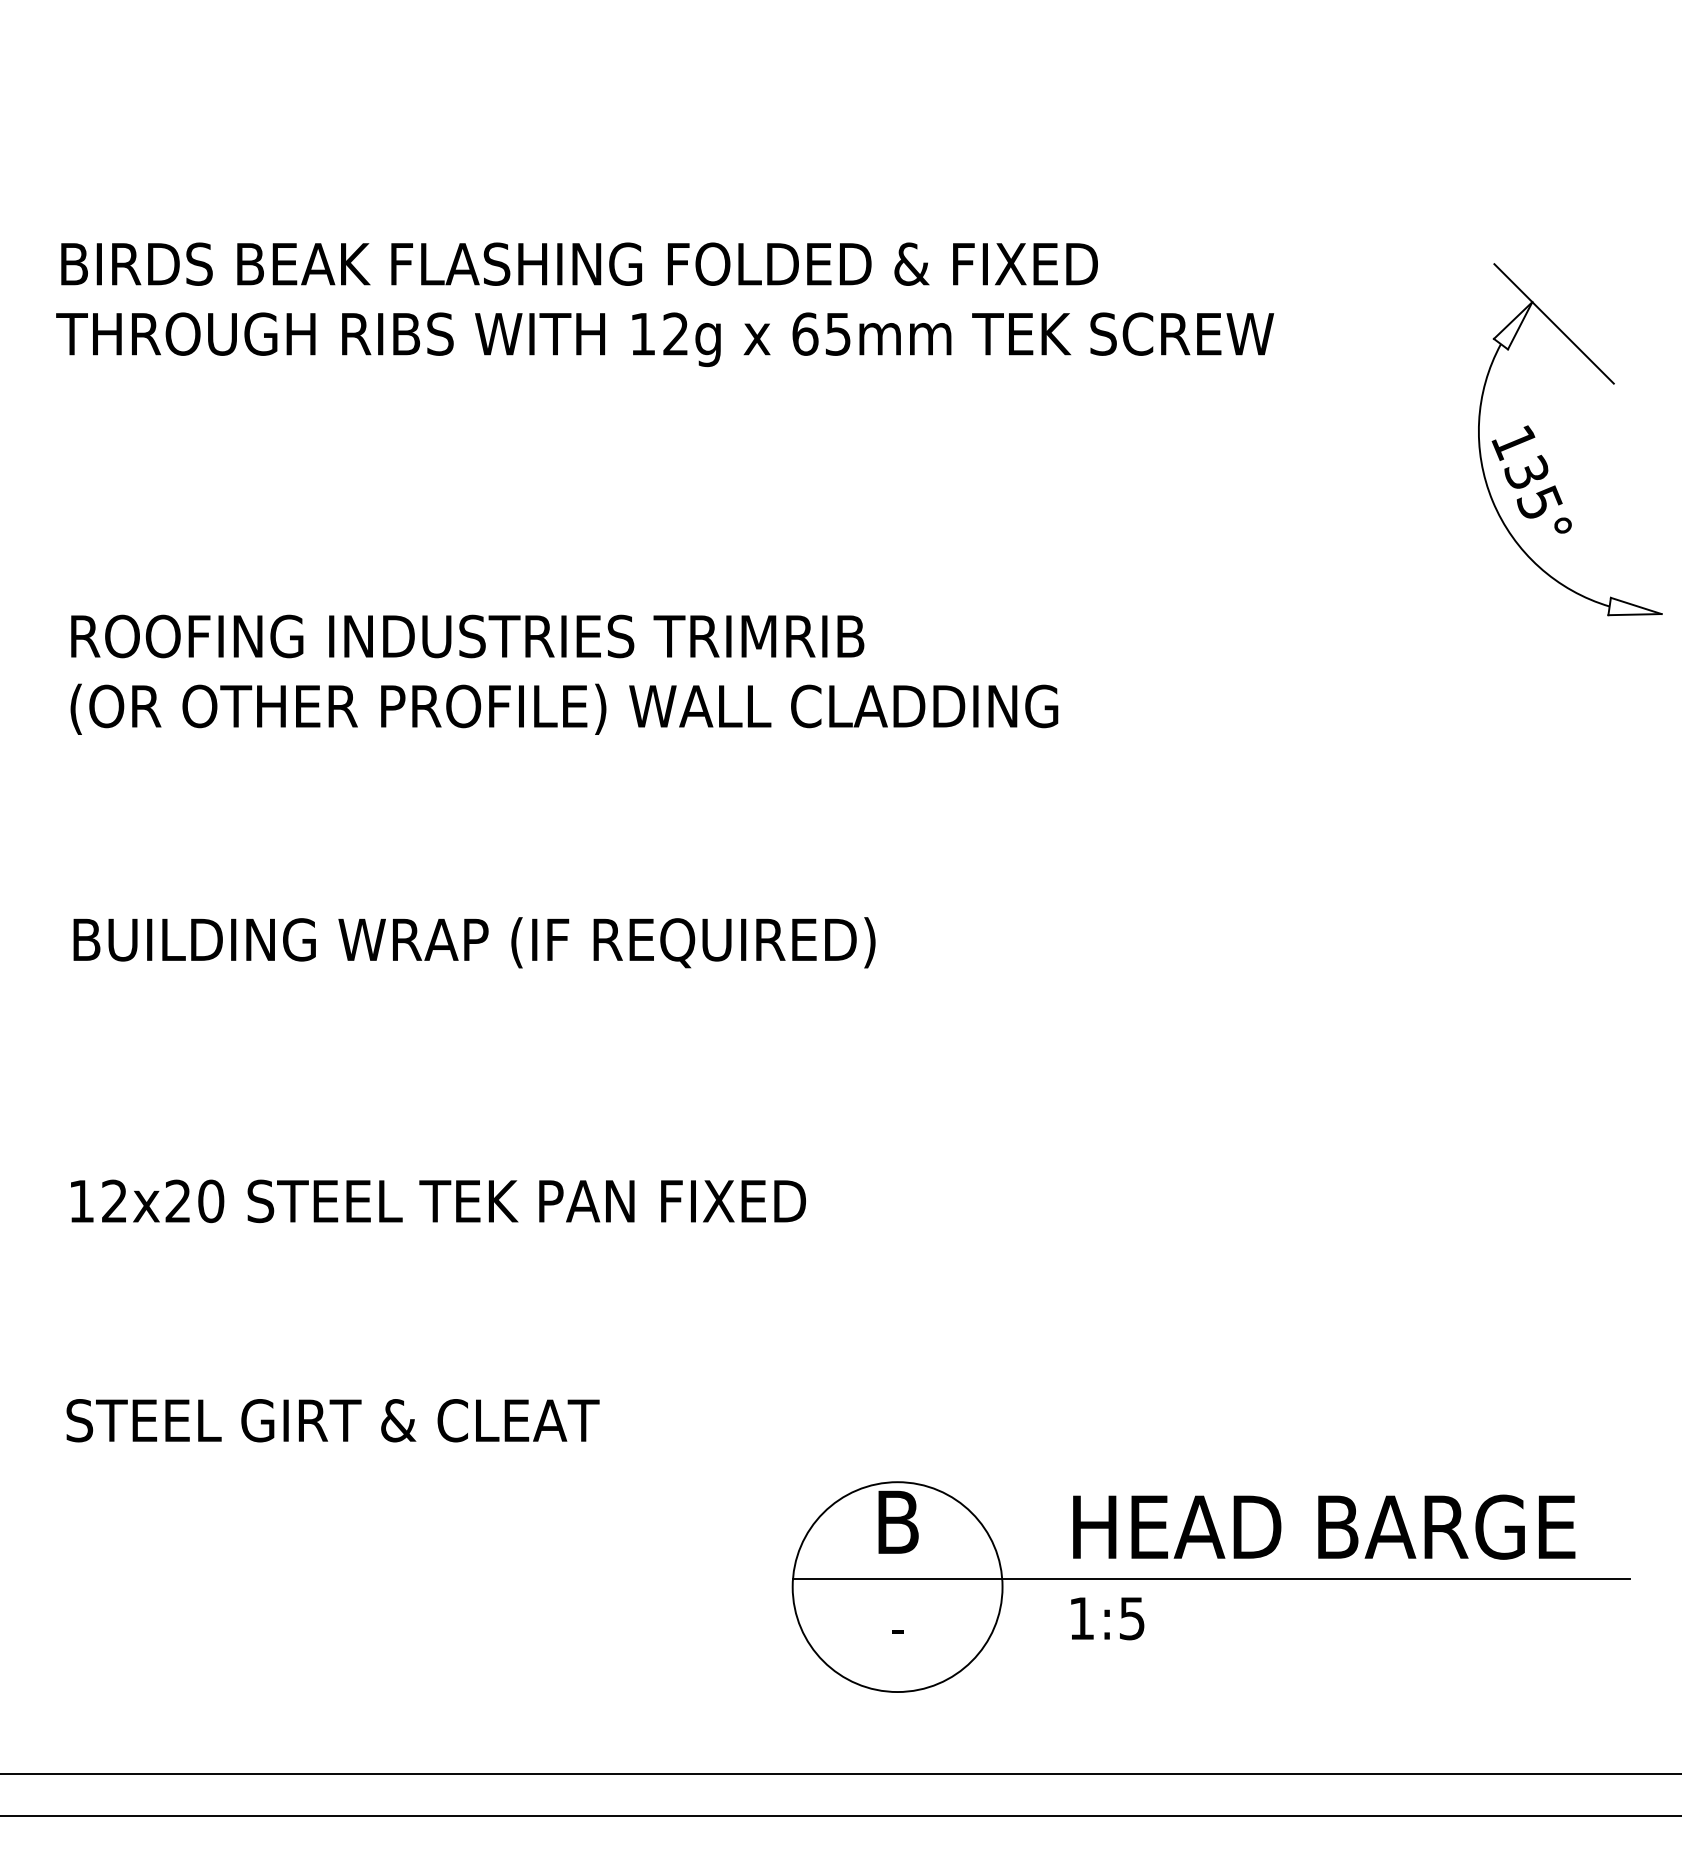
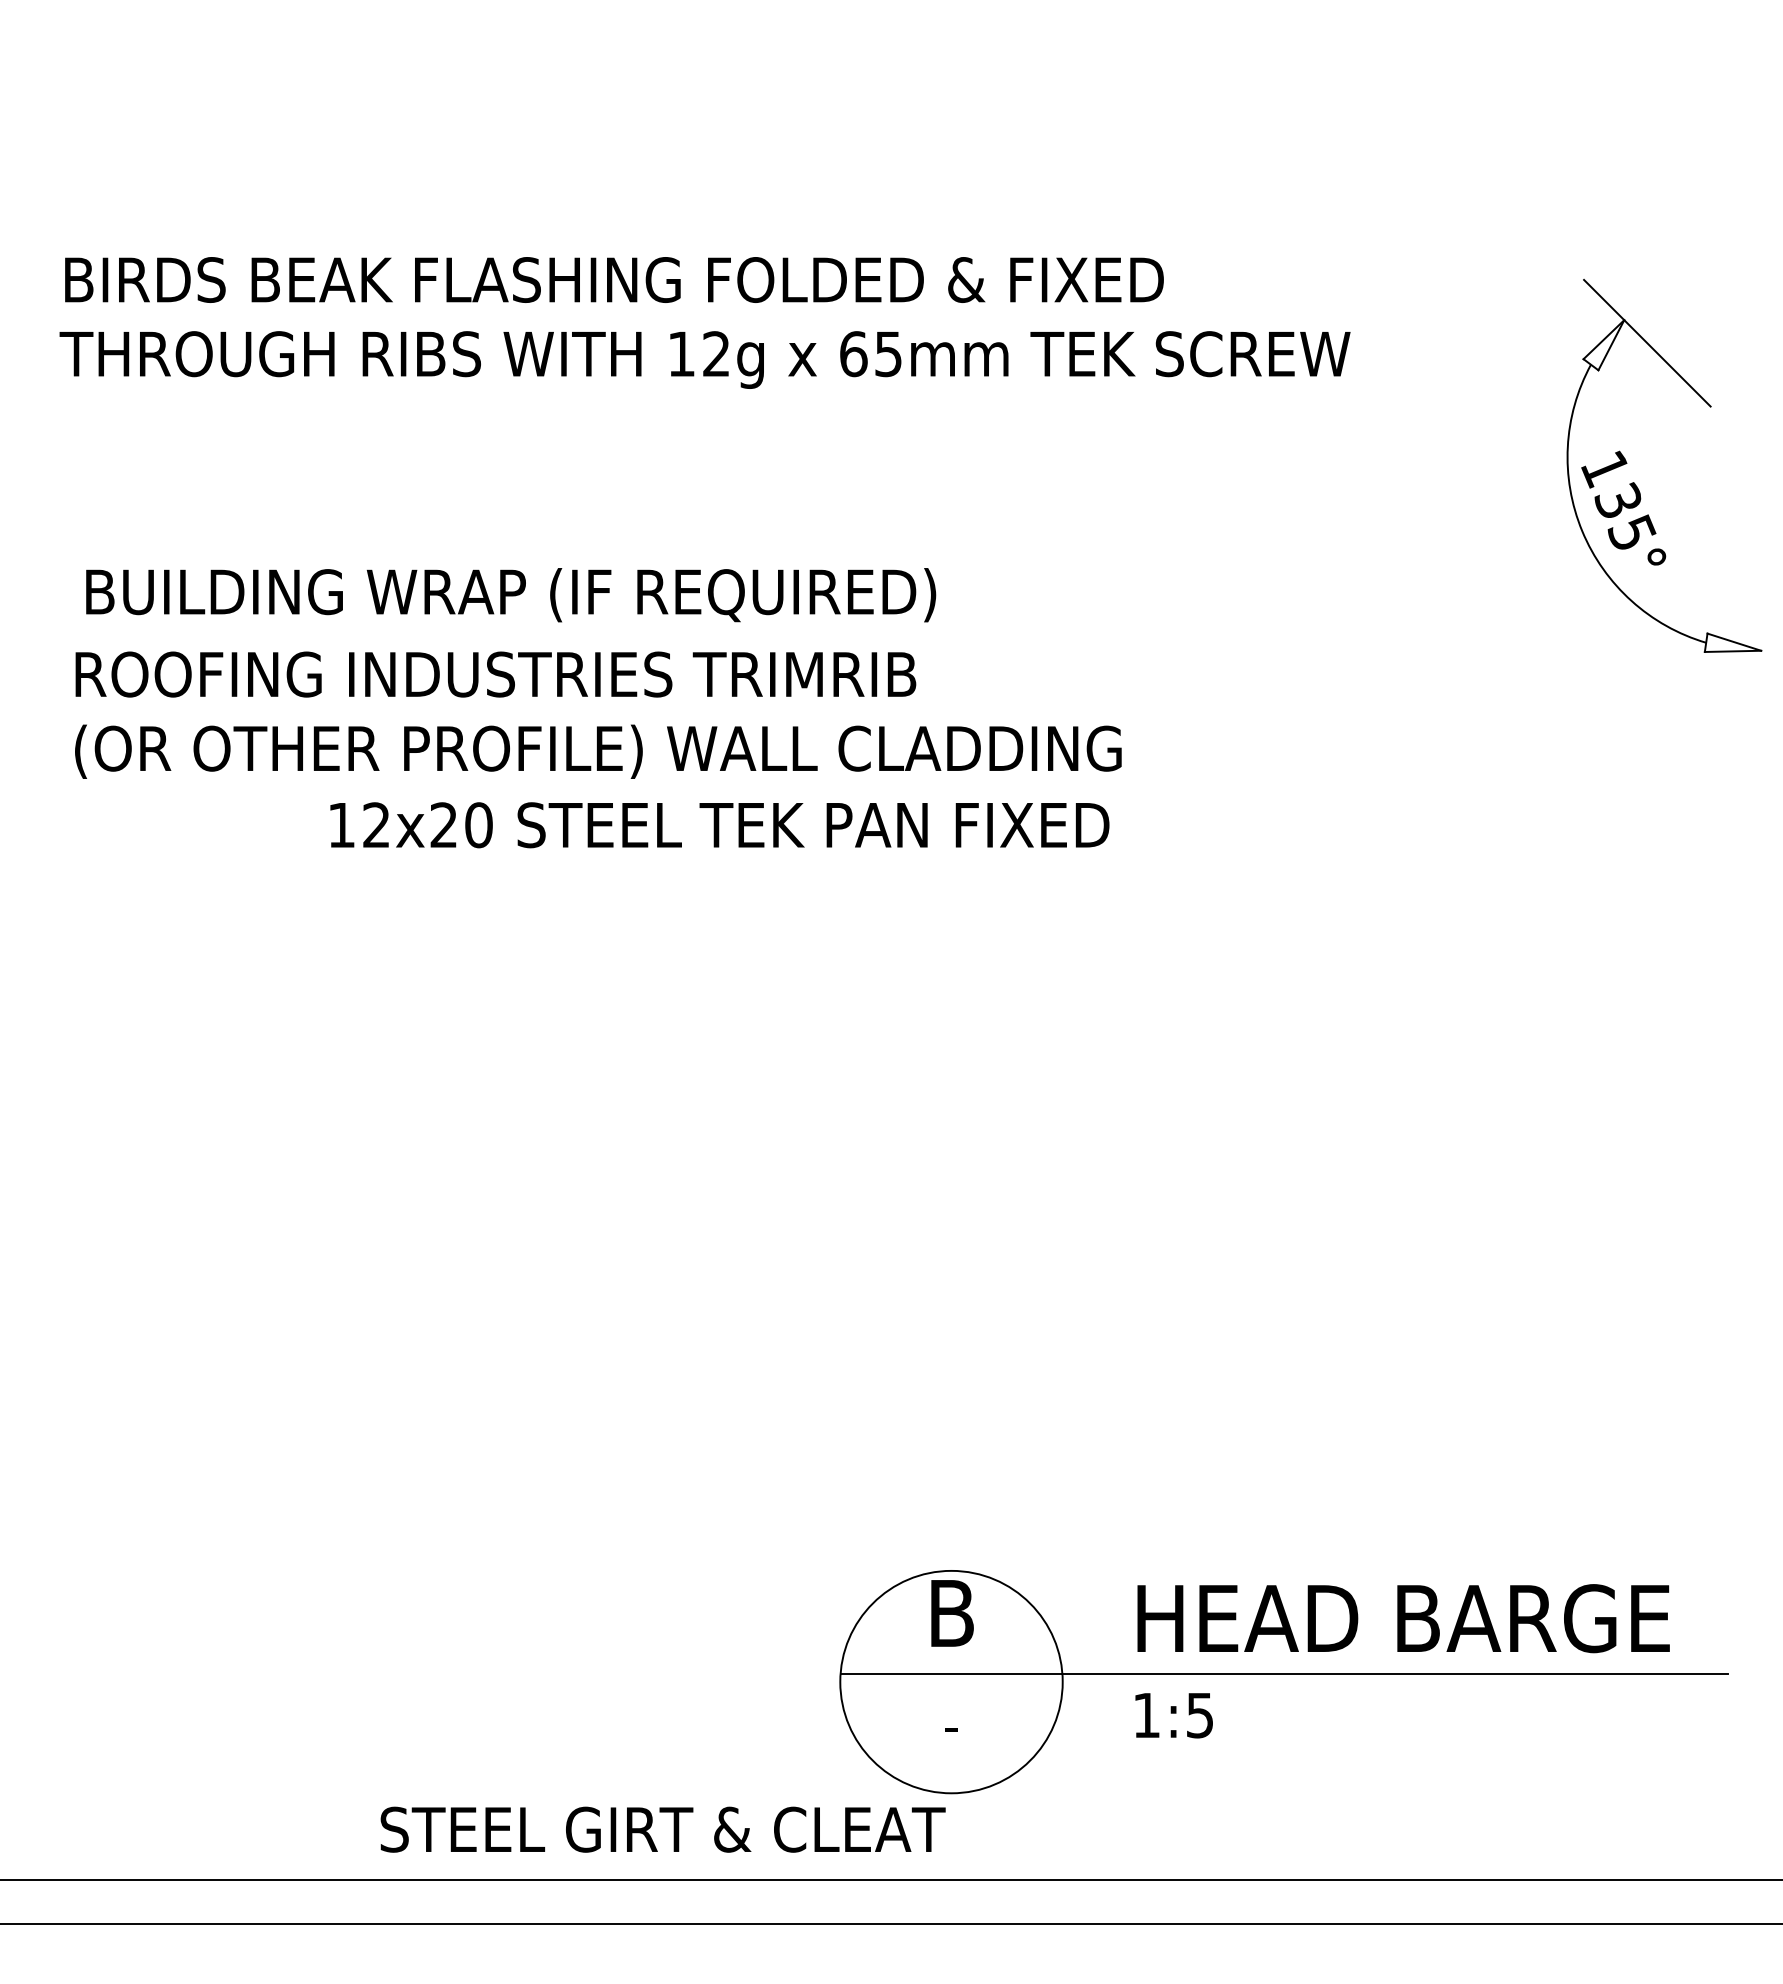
text: (474, 943) -> (511, 595), moved
text: (438, 1201) -> (719, 825), moved
text: (332, 1420) -> (662, 1829), moved

